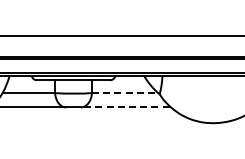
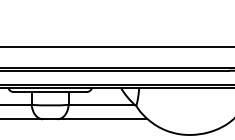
line: (125, 93) -> (102, 105), dashed -> solid
line: (124, 107) -> (101, 119), dashed -> solid

